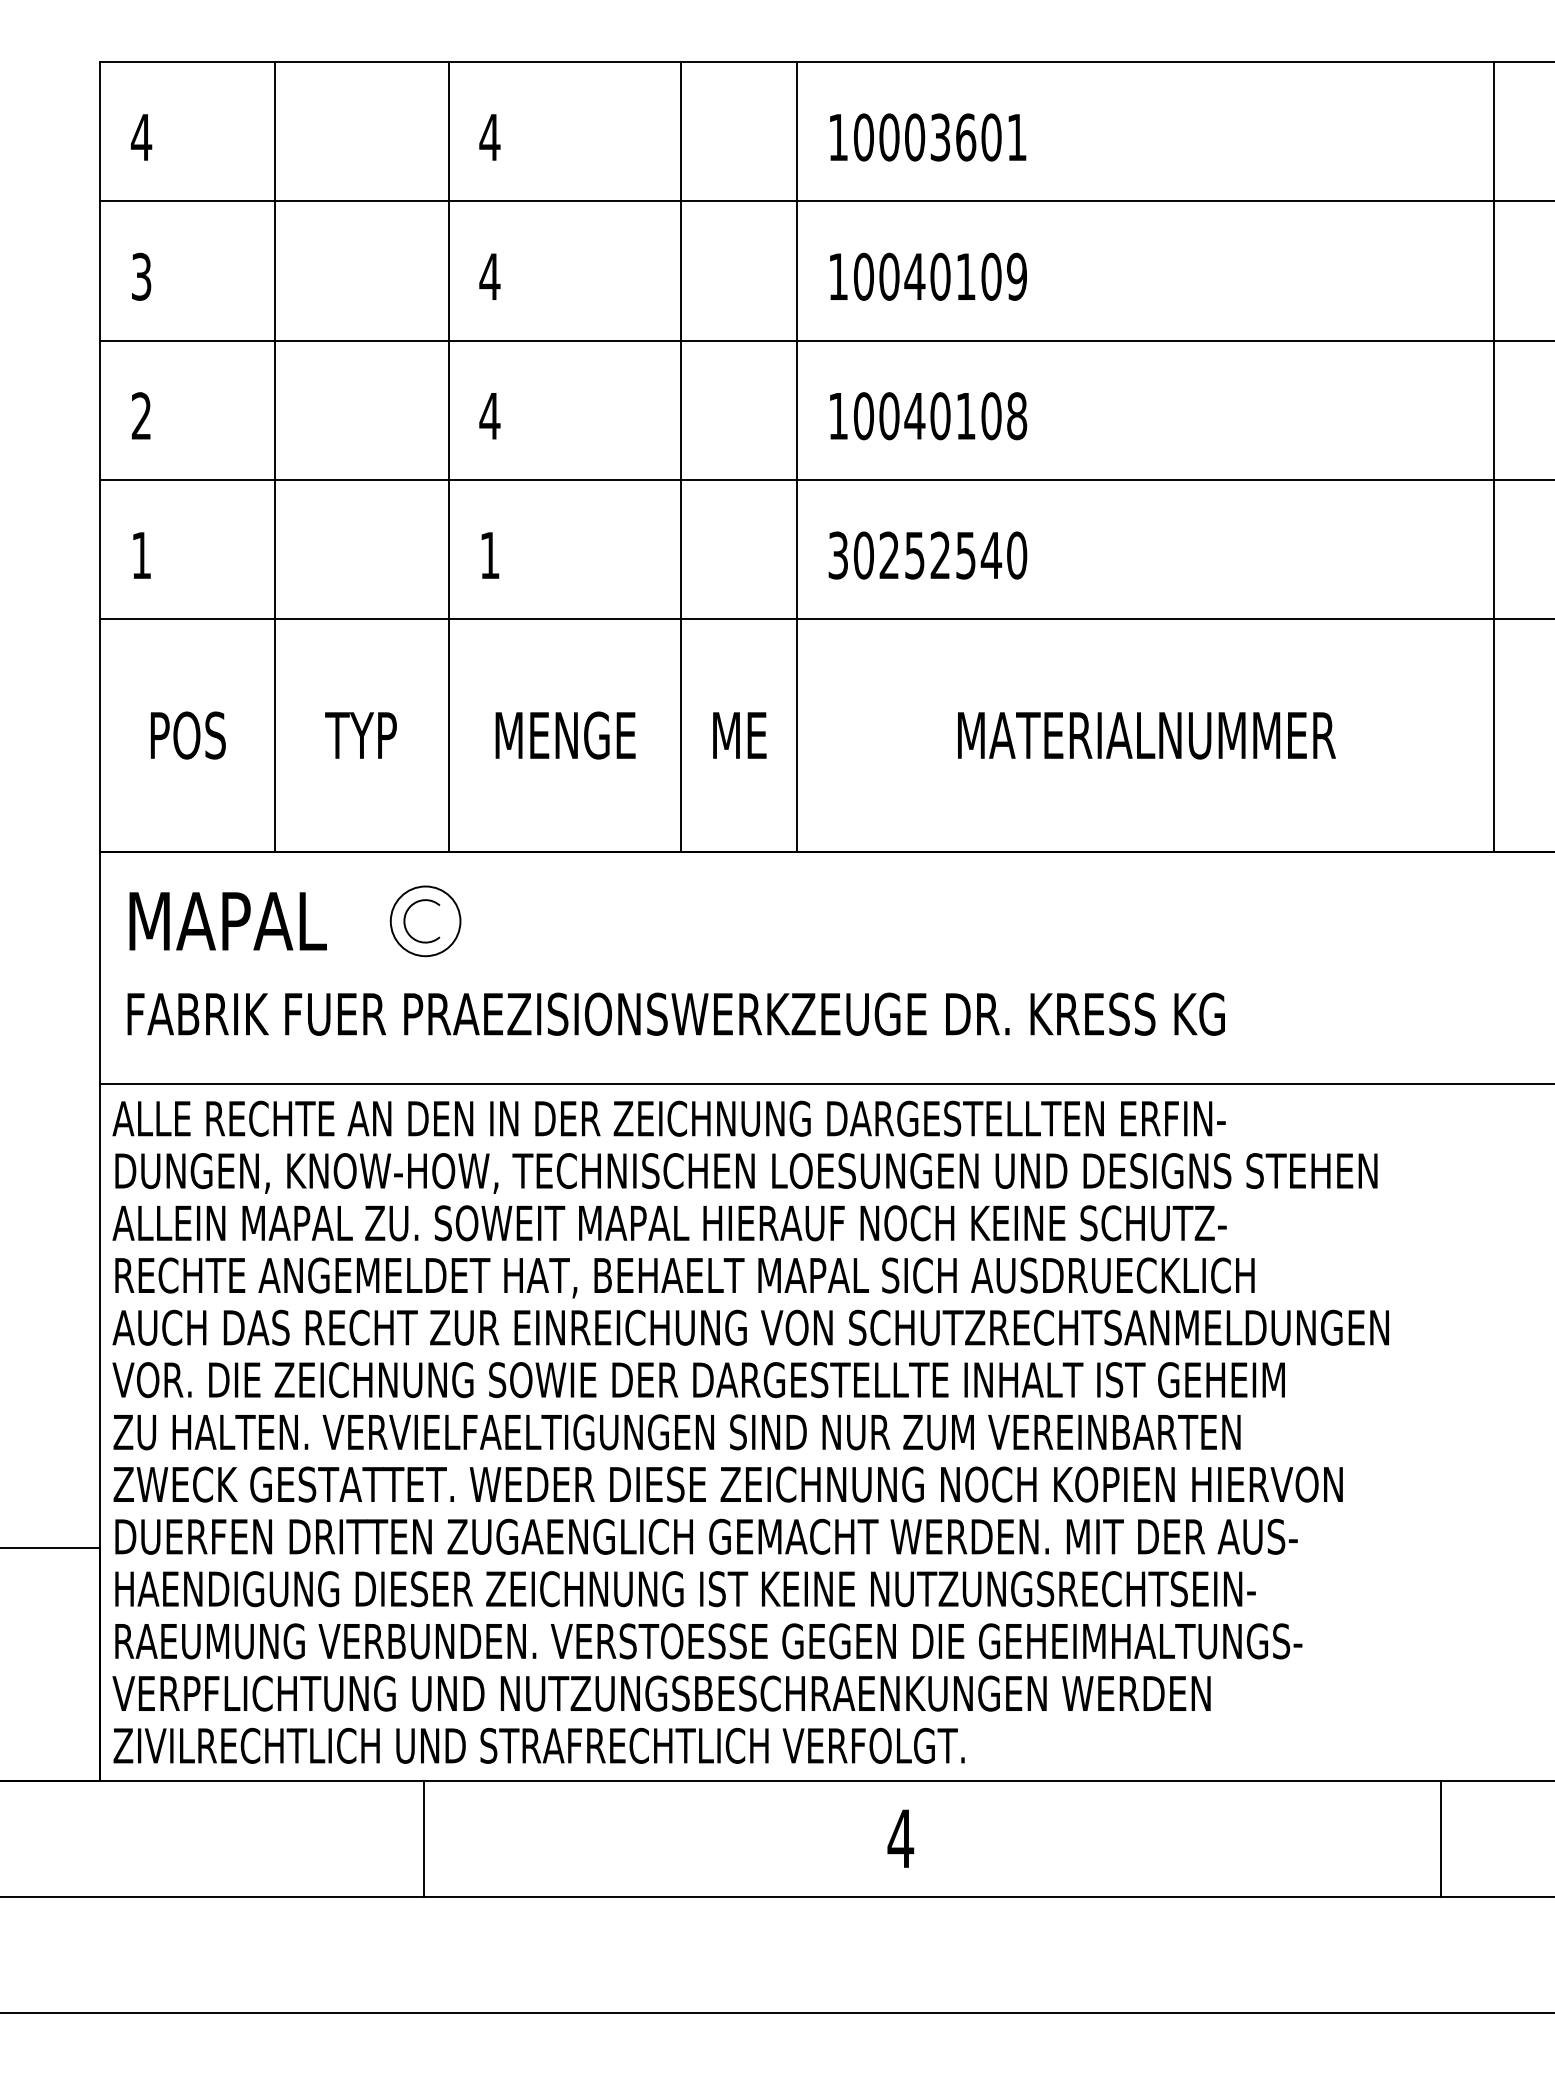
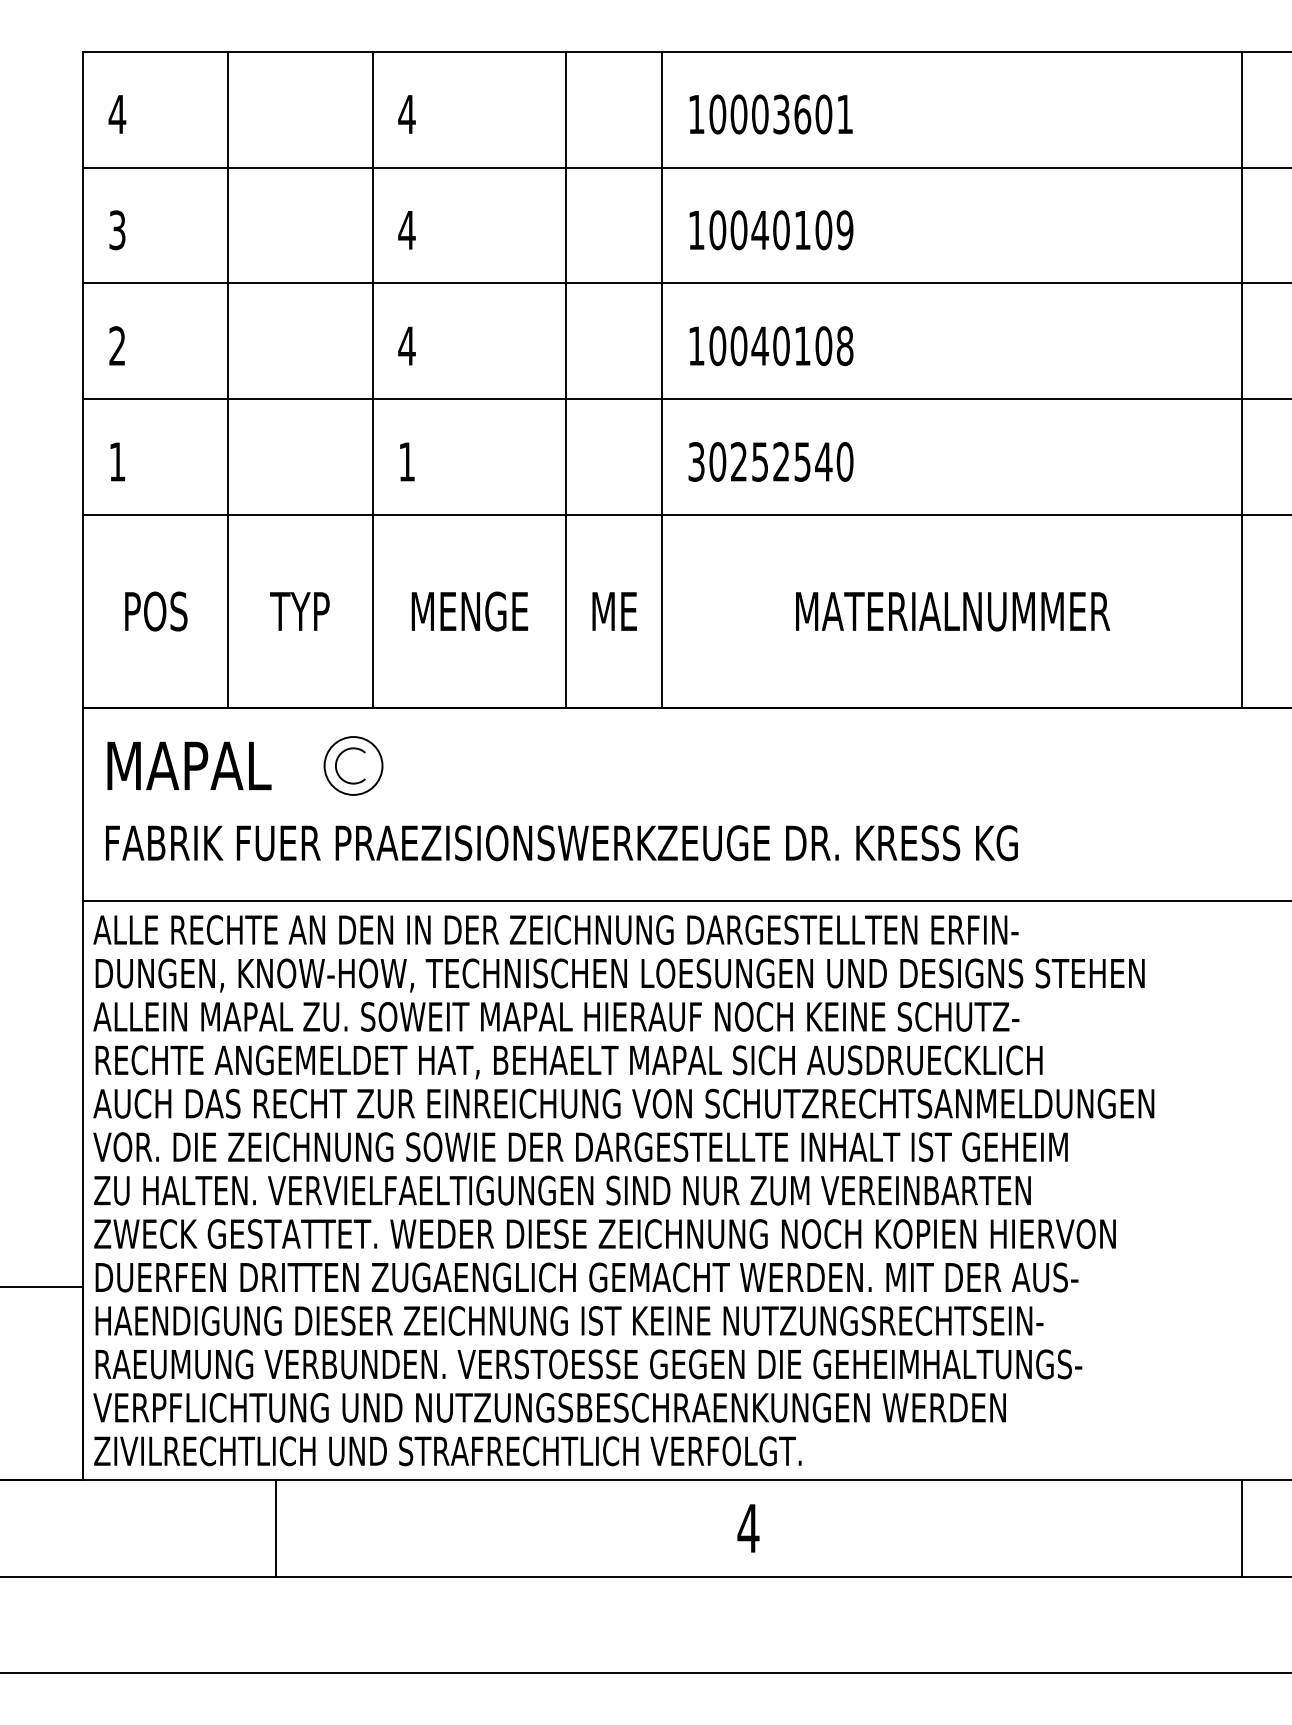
line: (424, 1838) -> (276, 1528), moved
line: (1441, 1838) -> (1241, 1528), moved

